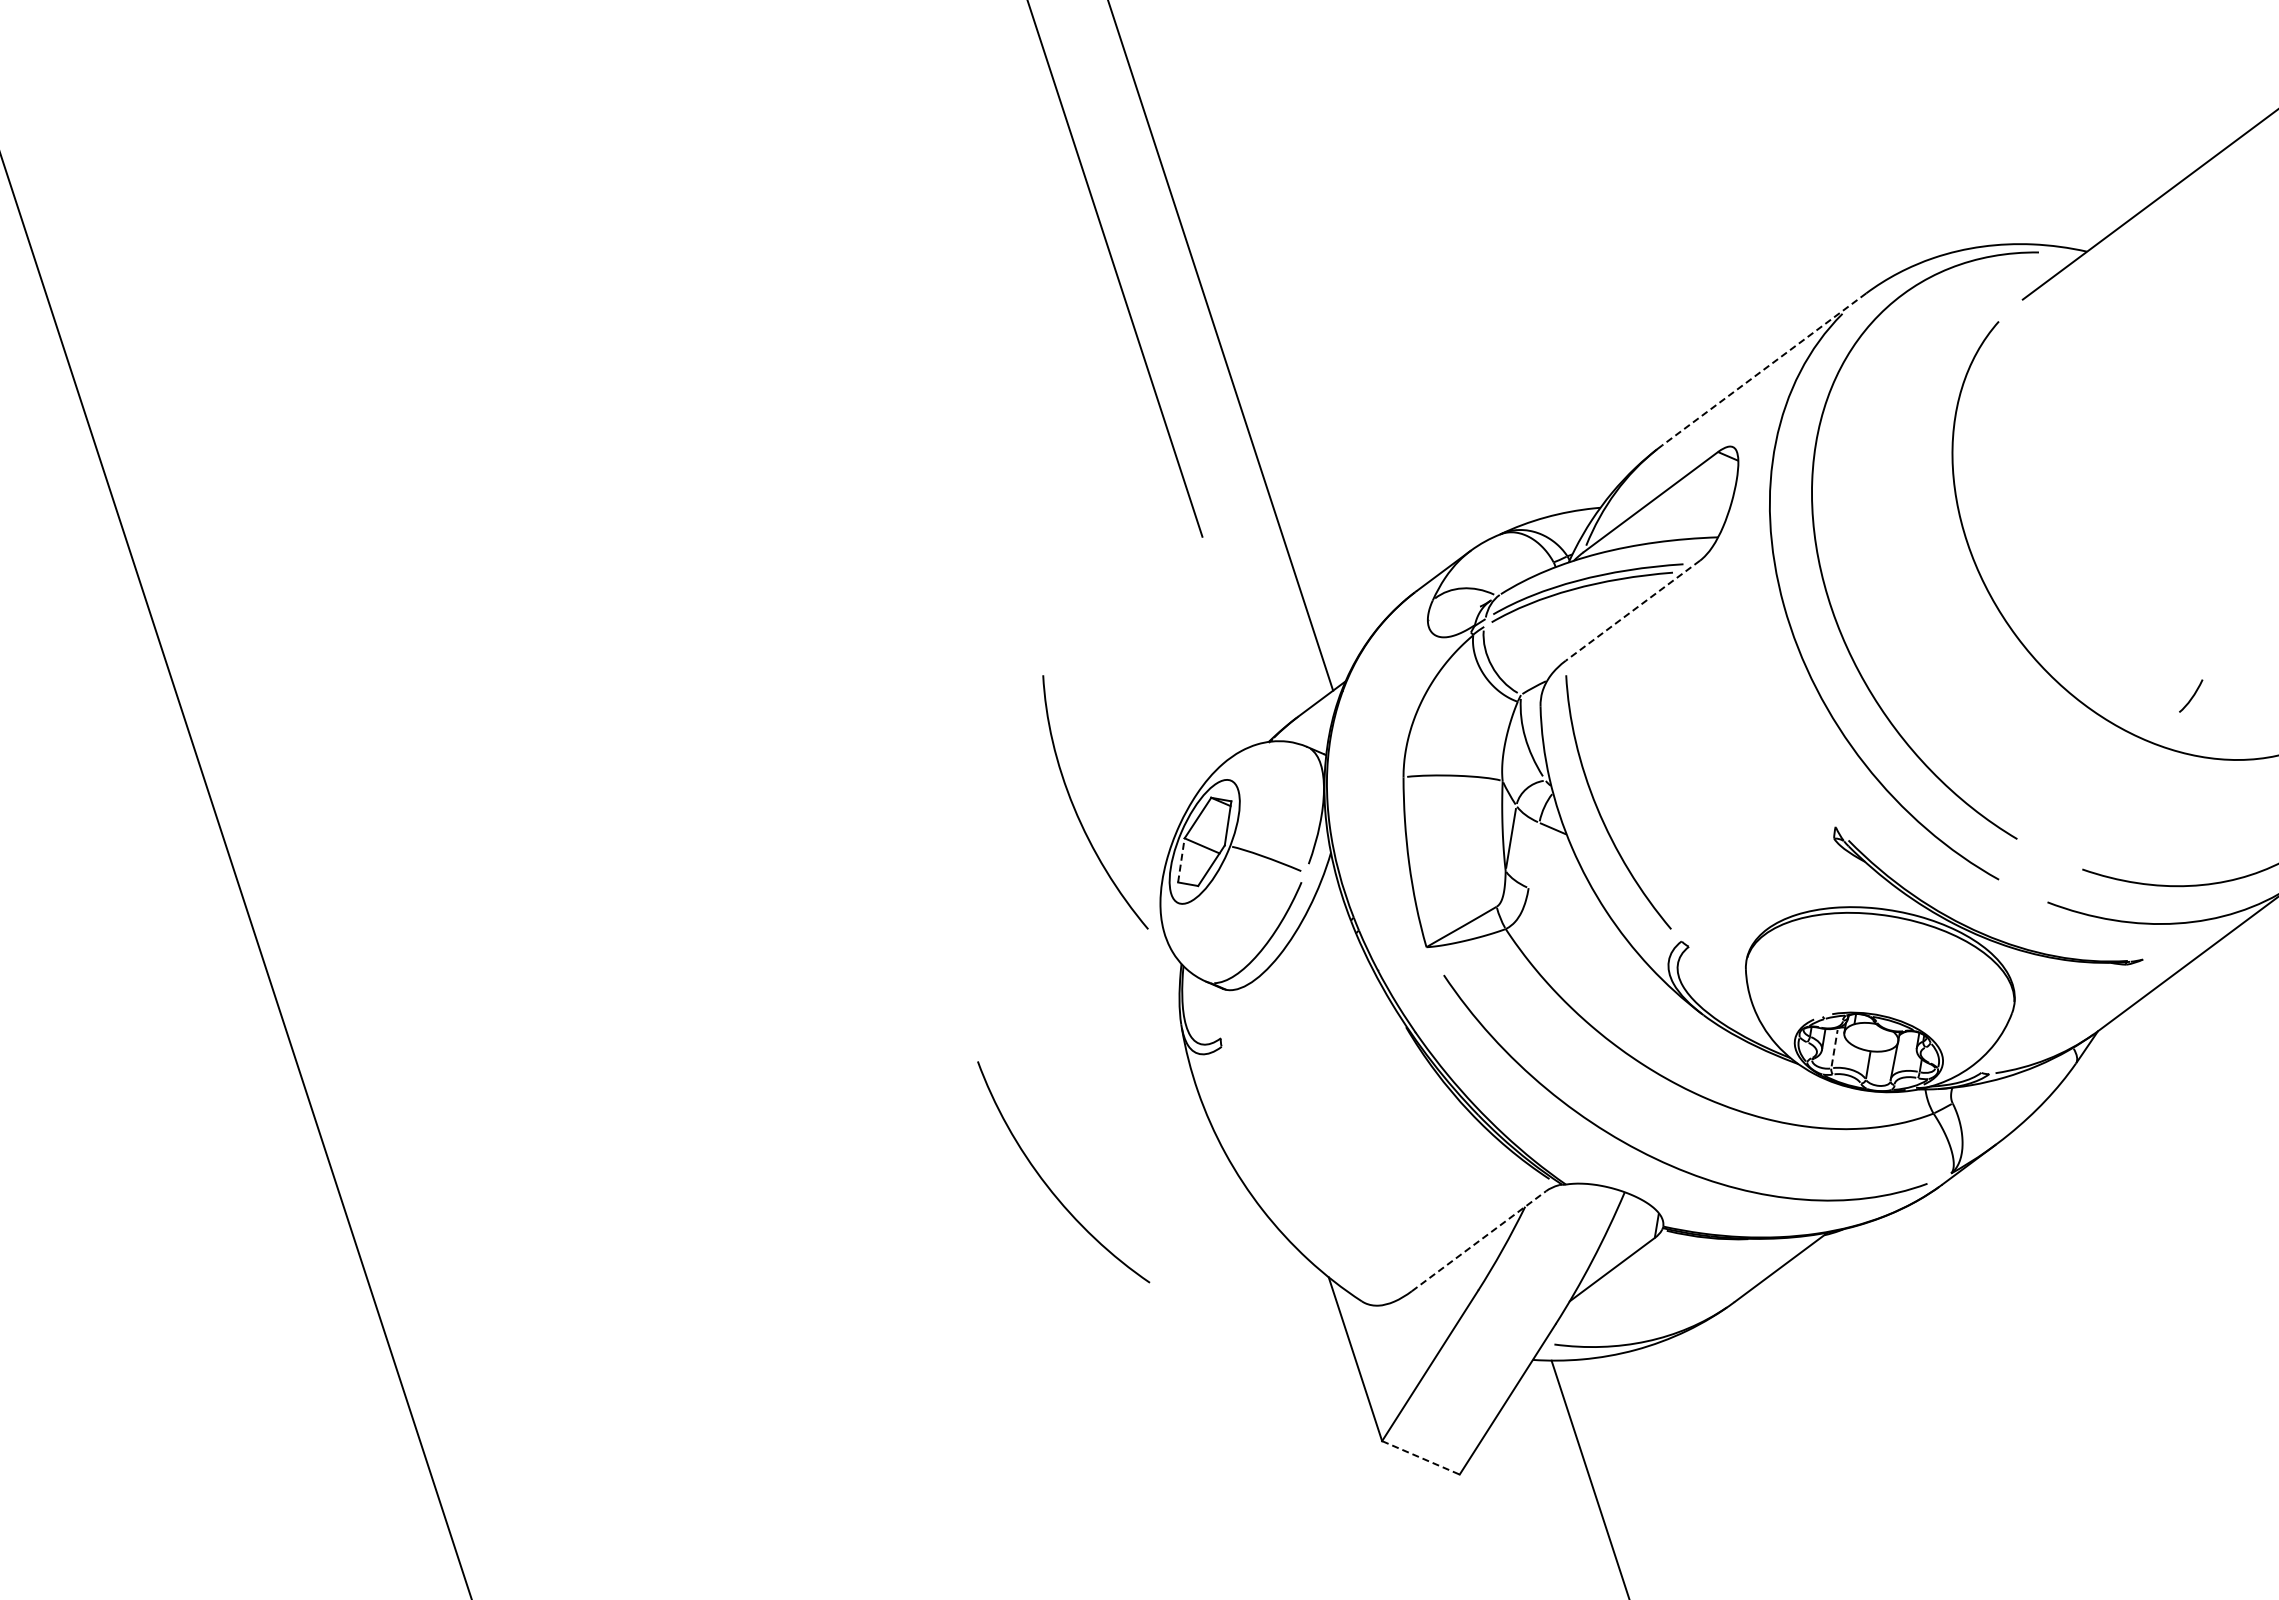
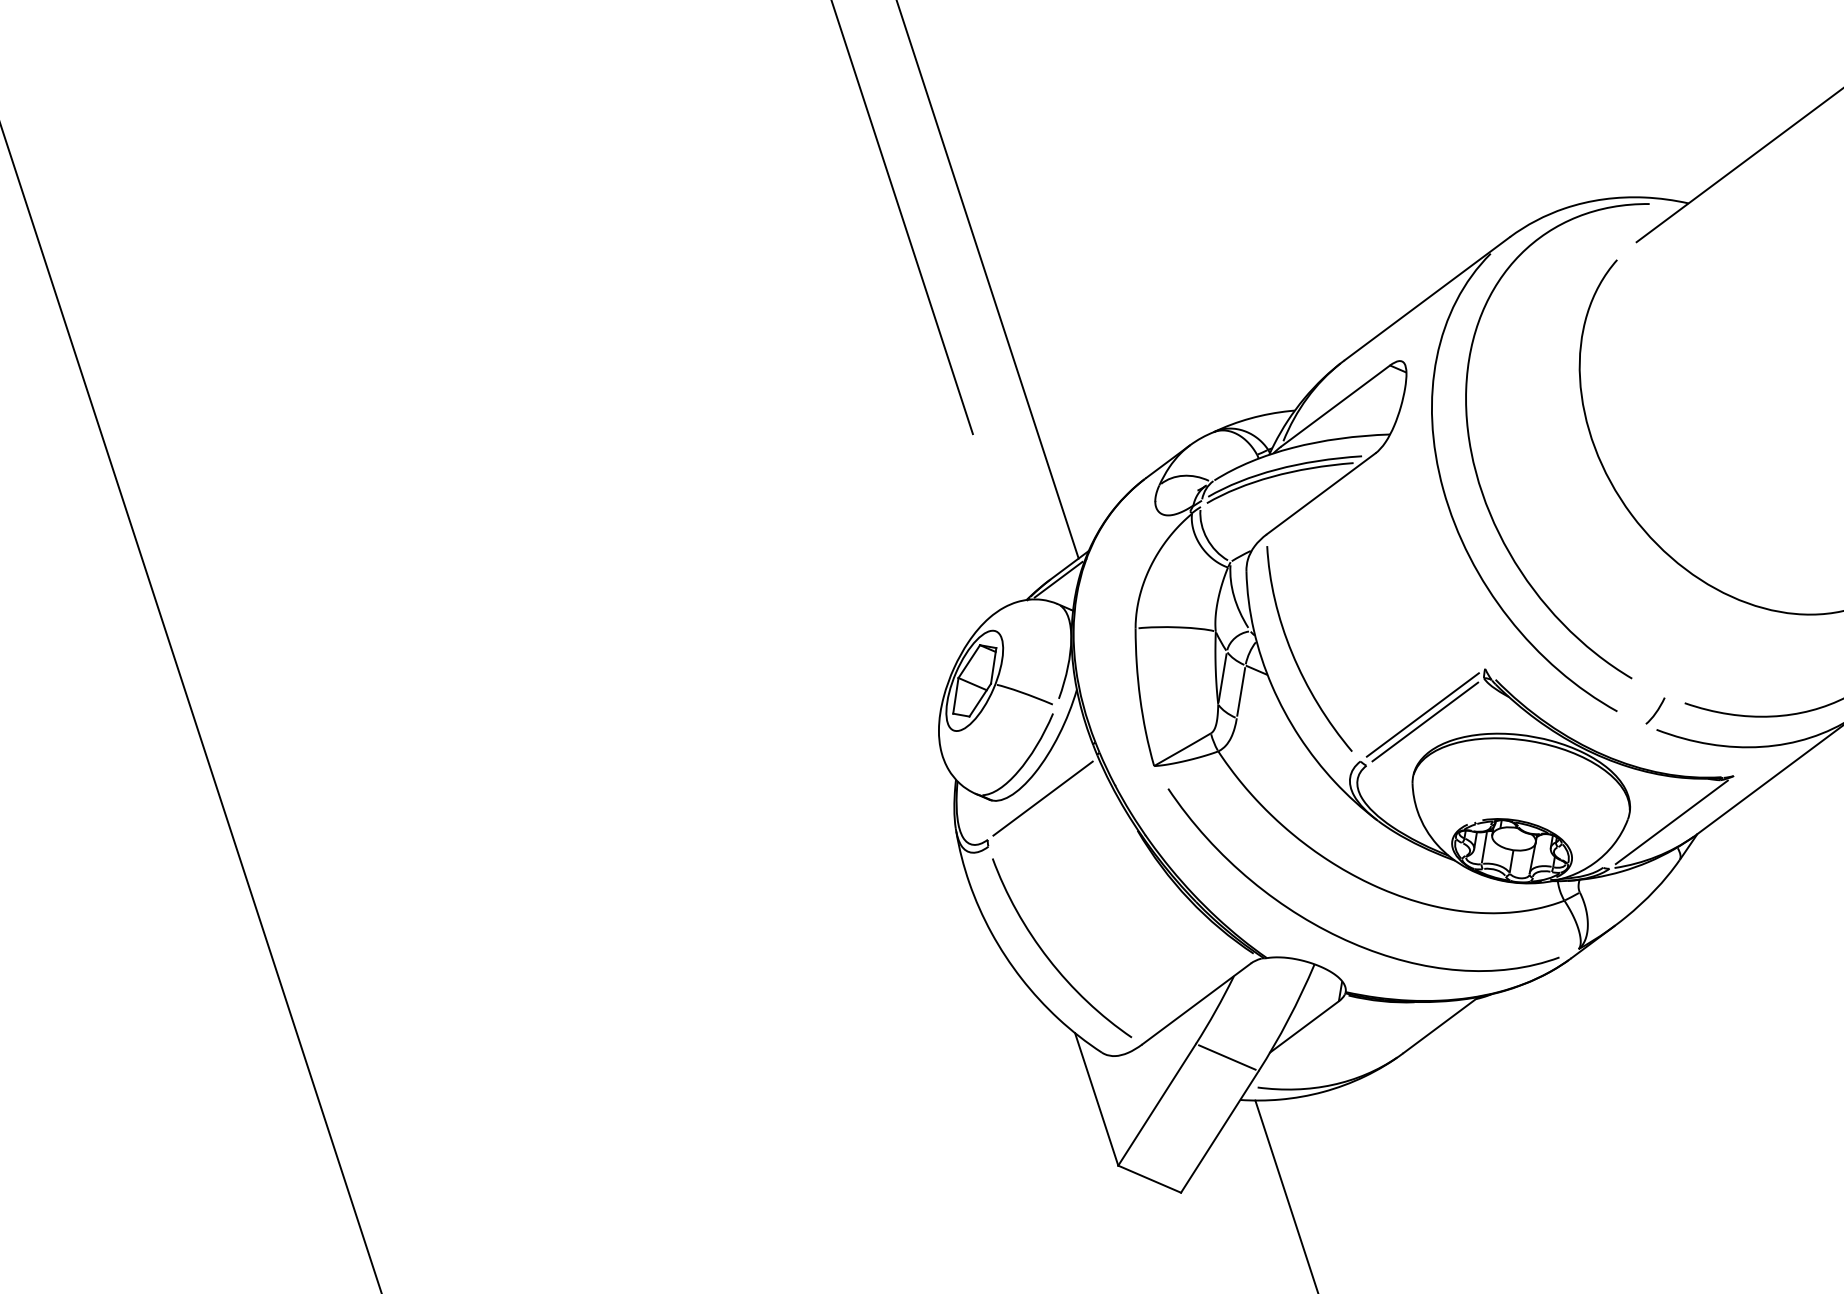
line: (1763, 369) -> (1426, 298), dashed -> solid
line: (1632, 610) -> (1320, 493), dashed -> solid
curve: (2192, 695) -> (1656, 710), moved
line: (1307, 716) -> (1057, 579), added
curve: (1077, 812) -> (871, 657), removed
line: (1533, 855) -> (1240, 691), added
line: (1181, 859) -> (955, 695), dashed -> solid
line: (1758, 883) -> (1422, 714), added
line: (1761, 892) -> (1425, 721), added
line: (1288, 987) -> (1042, 798), added
line: (2066, 1016) -> (1671, 822), added
line: (1834, 1047) -> (1484, 847), dashed -> solid
curve: (1048, 1185) -> (1049, 958), moved
line: (1479, 1241) -> (1197, 1004), dashed -> solid
line: (1516, 1307) -> (1226, 1057), added
line: (1421, 1458) -> (1150, 1179), dashed -> solid

